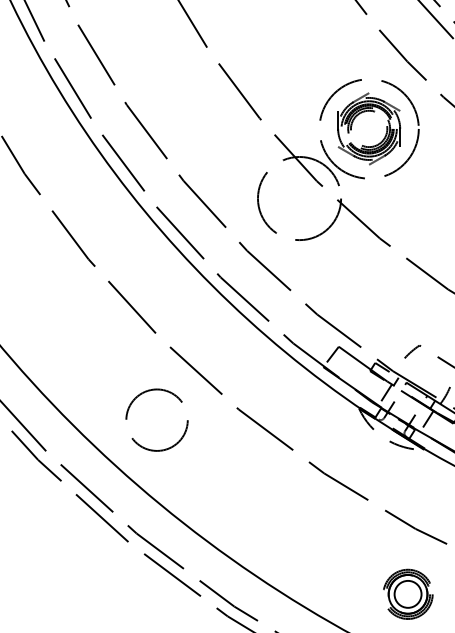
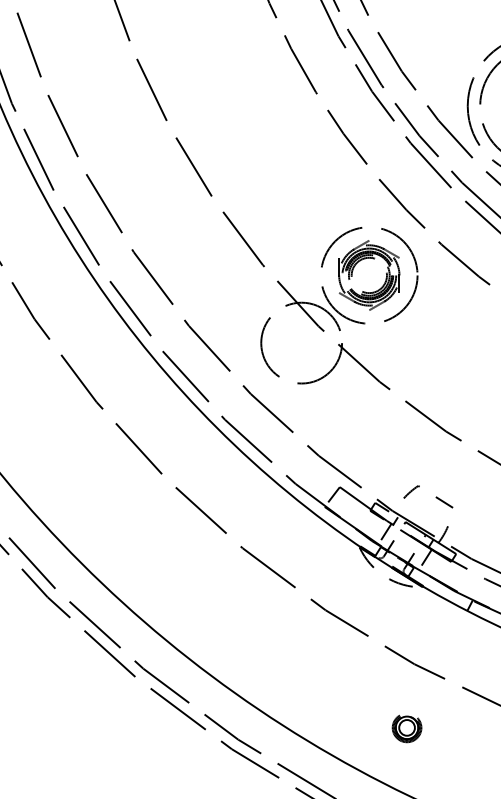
circle: (156, 420) -> (162, 558), removed
part: (407, 594) -> (406, 727), size x0.6

